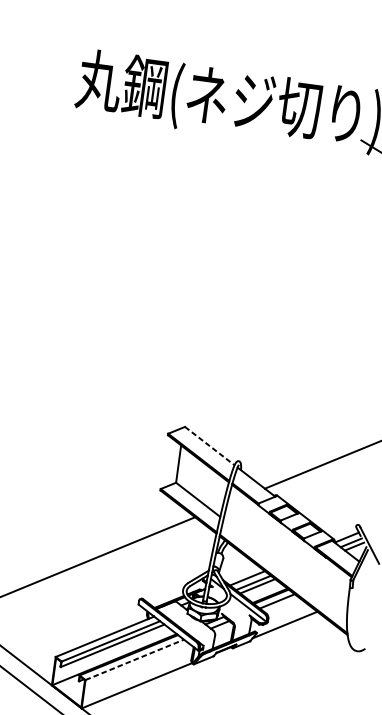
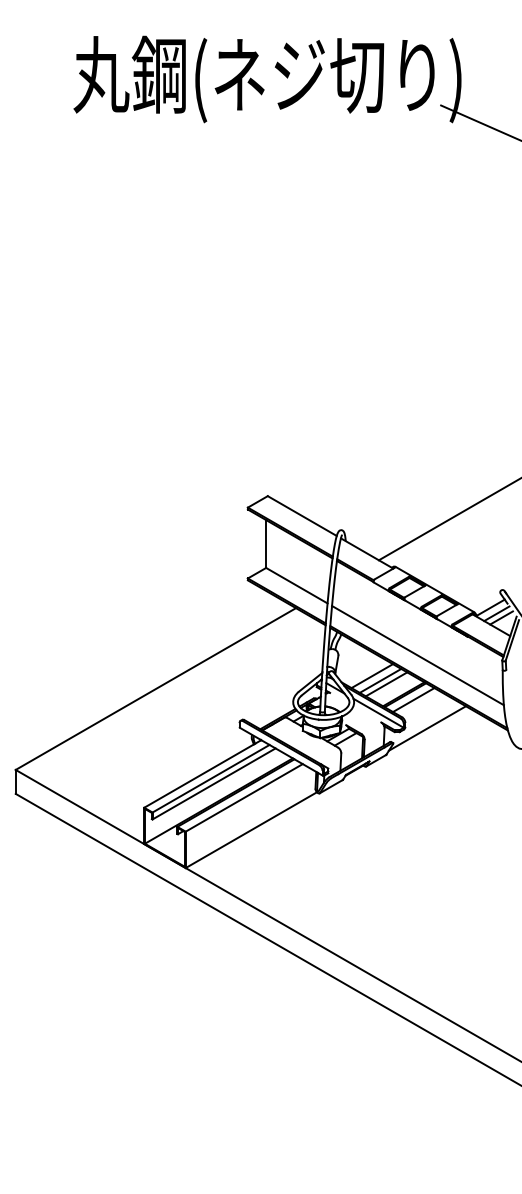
line: (209, 446) -> (302, 516), dashed -> solid
line: (284, 567) -> (417, 655), added
line: (135, 659) -> (244, 797), dashed -> solid

